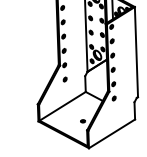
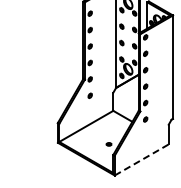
line: (112, 133) -> (142, 159), solid -> dashed

